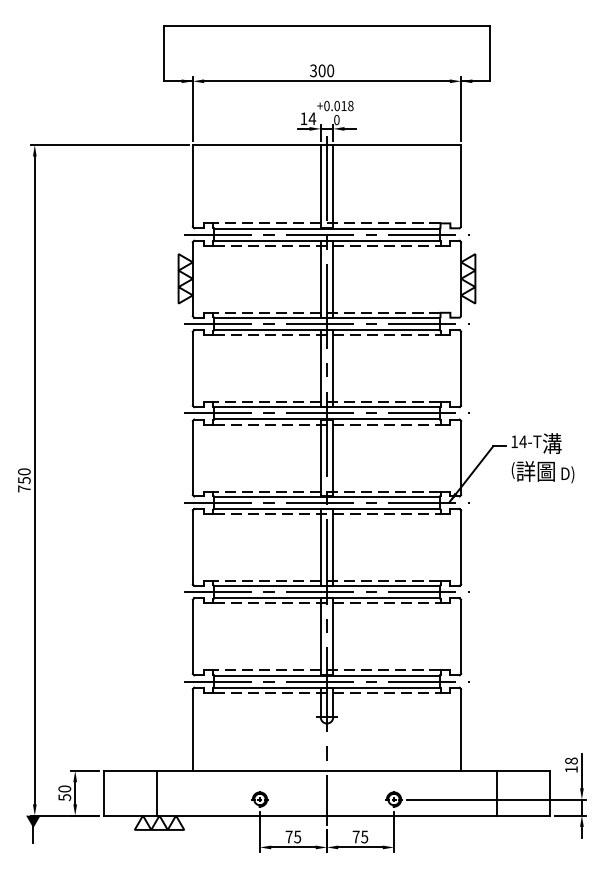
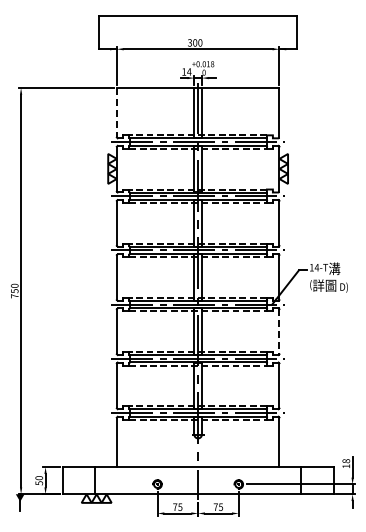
line: (192, 185) -> (116, 112), solid -> dashed
line: (461, 548) -> (279, 332), solid -> dashed

